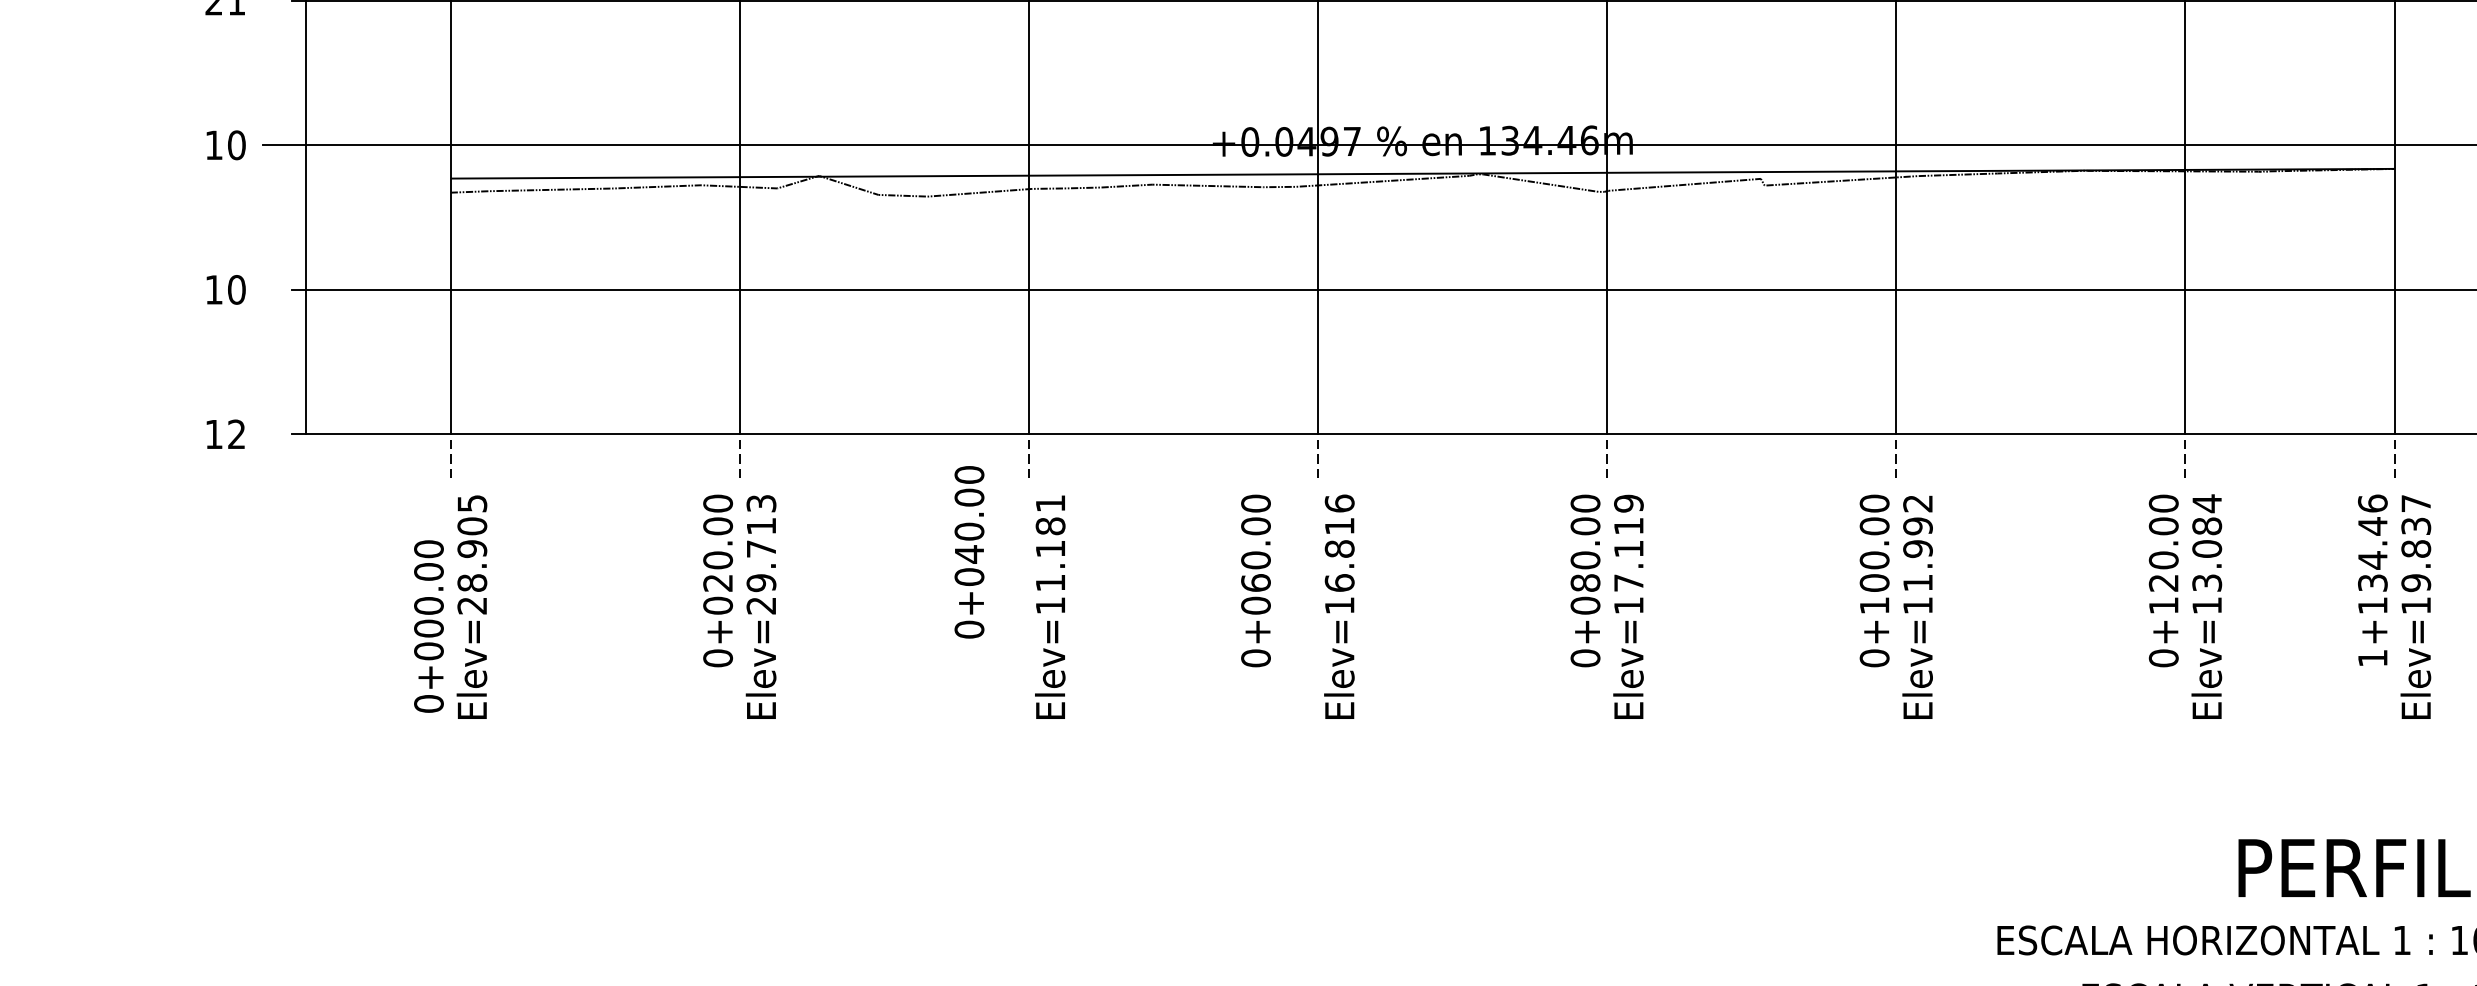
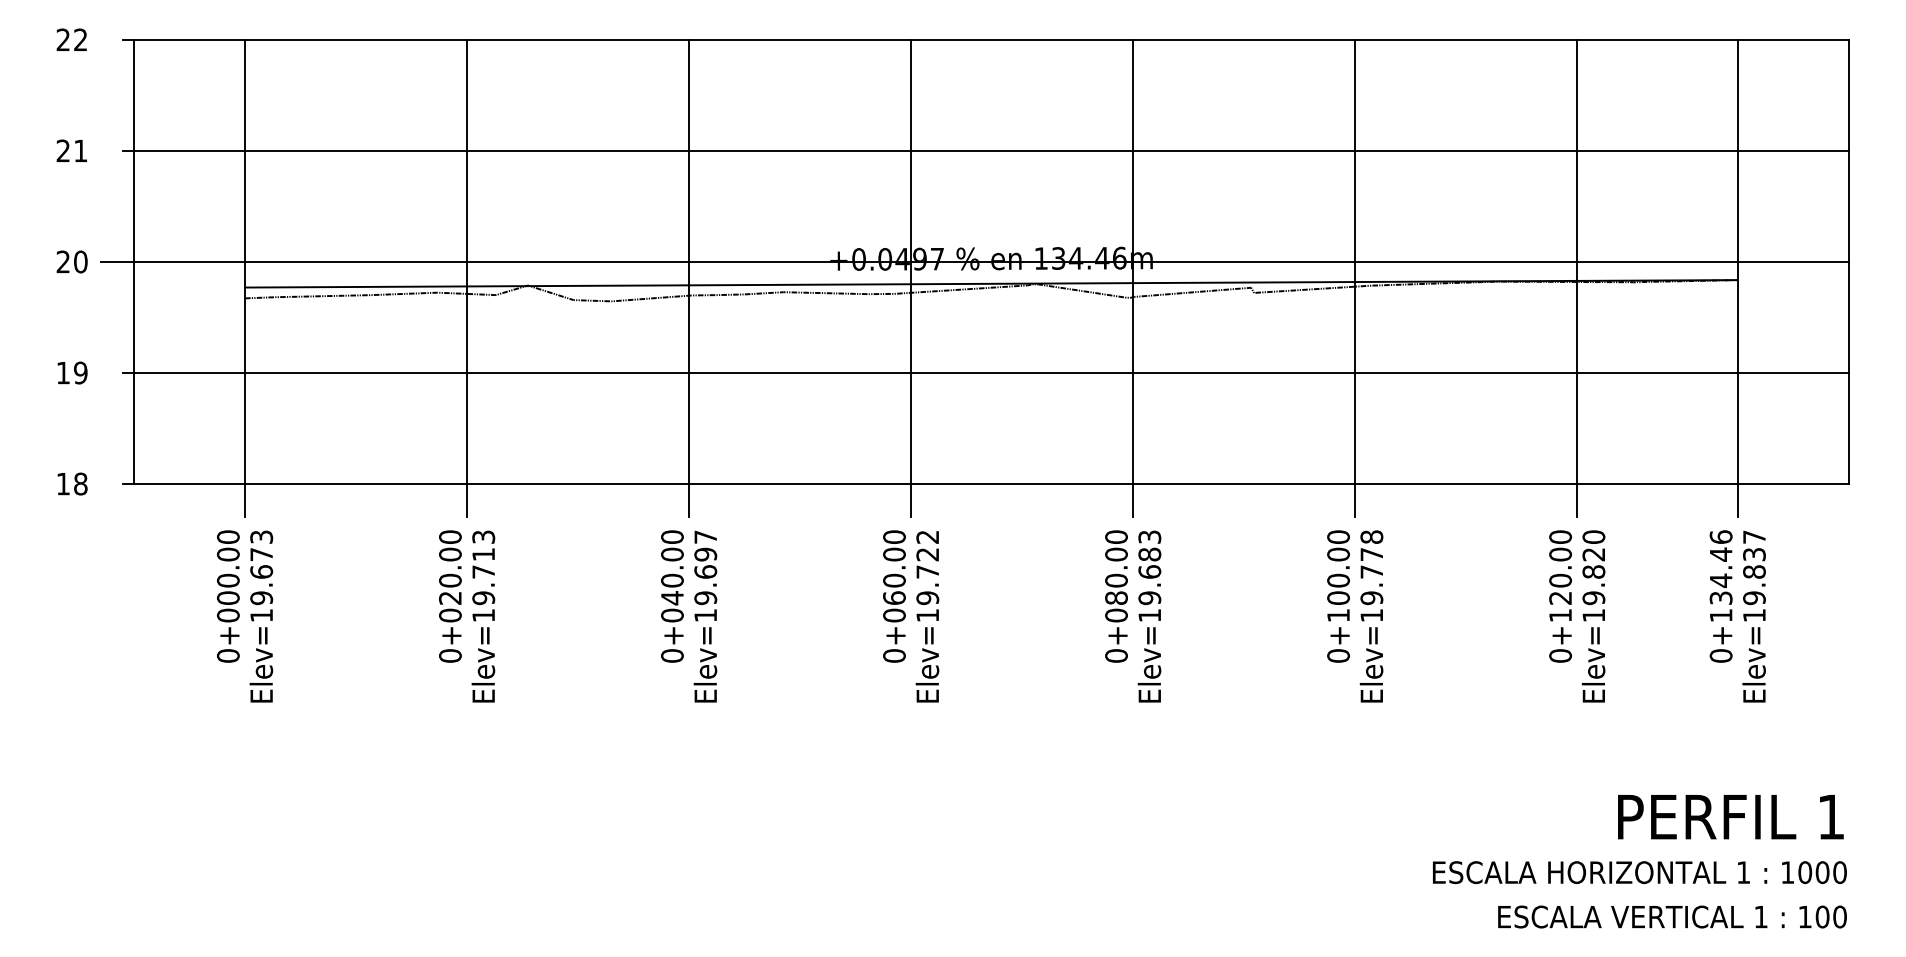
text: (212, 144) -> (62, 261), 10 -> 20
text: (236, 290) -> (80, 373), 10 -> 19
text: (236, 433) -> (80, 483), 12 -> 18
line: (451, 455) -> (245, 500), dashed -> solid
line: (740, 455) -> (467, 500), dashed -> solid
line: (1029, 455) -> (689, 500), dashed -> solid
line: (1318, 455) -> (911, 500), dashed -> solid
line: (1607, 455) -> (1133, 500), dashed -> solid
line: (1896, 455) -> (1355, 500), dashed -> solid
line: (2185, 455) -> (1577, 500), dashed -> solid
line: (2394, 455) -> (1737, 500), dashed -> solid
text: (1050, 543) -> (705, 567), Elev=11.181 -> Elev=19.697
text: (1339, 543) -> (927, 567), Elev=16.816 -> Elev=19.722
text: (1628, 543) -> (1149, 567), Elev=17.119 -> Elev=19.683
text: (1917, 543) -> (1371, 567), Elev=11.992 -> Elev=19.778
text: (2206, 543) -> (1593, 567), Elev=13.084 -> Elev=19.820
text: (969, 552) -> (672, 596), moved
text: (472, 554) -> (261, 576), Elev=28.905 -> Elev=19.673
text: (1256, 580) -> (894, 596), moved
text: (761, 605) -> (483, 615), Elev=29.713 -> Elev=19.713
text: (429, 626) -> (228, 596), moved
text: (2372, 657) -> (1720, 655), 1+134.46 -> 0+134.46

